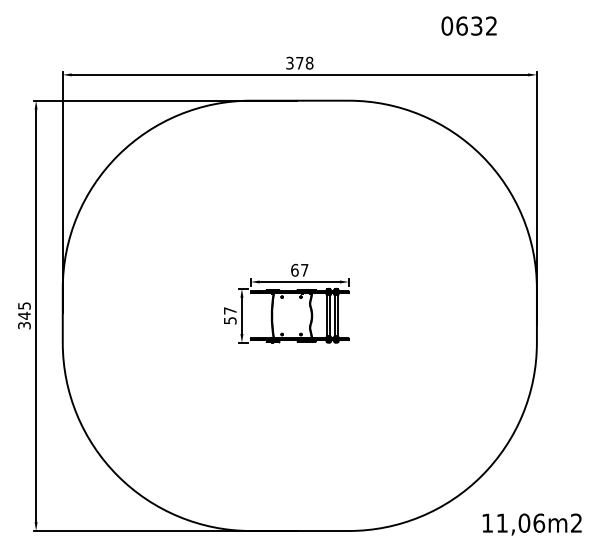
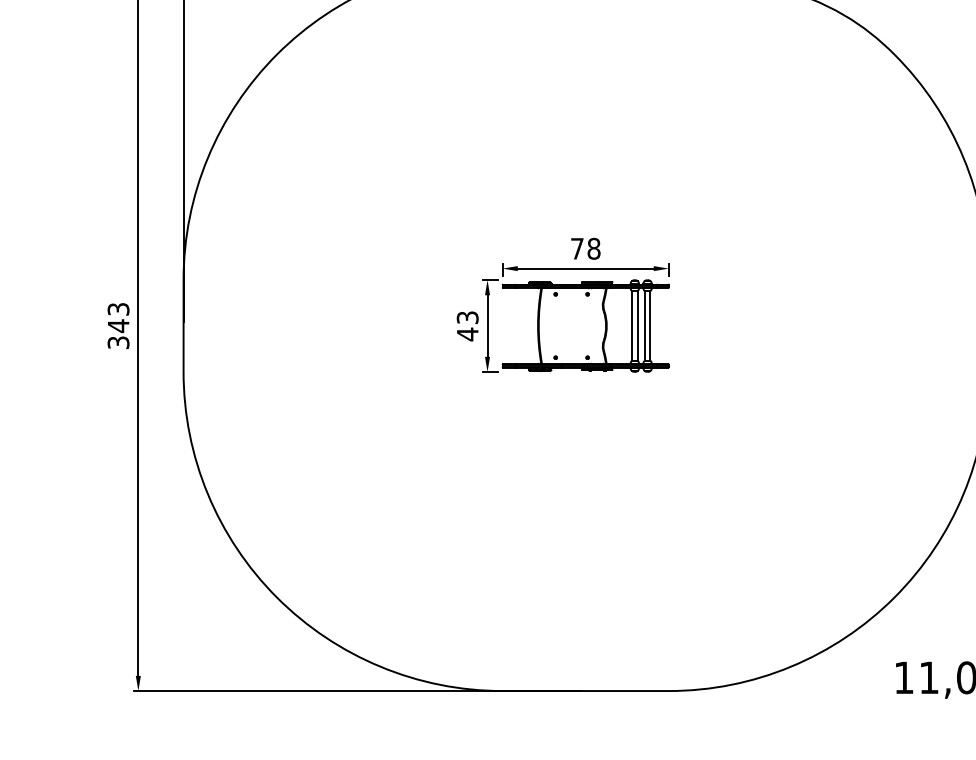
text: (299, 269) -> (585, 247), 67 -> 78
text: (23, 305) -> (116, 308), 345 -> 343
text: (229, 315) -> (466, 325), 57 -> 43

